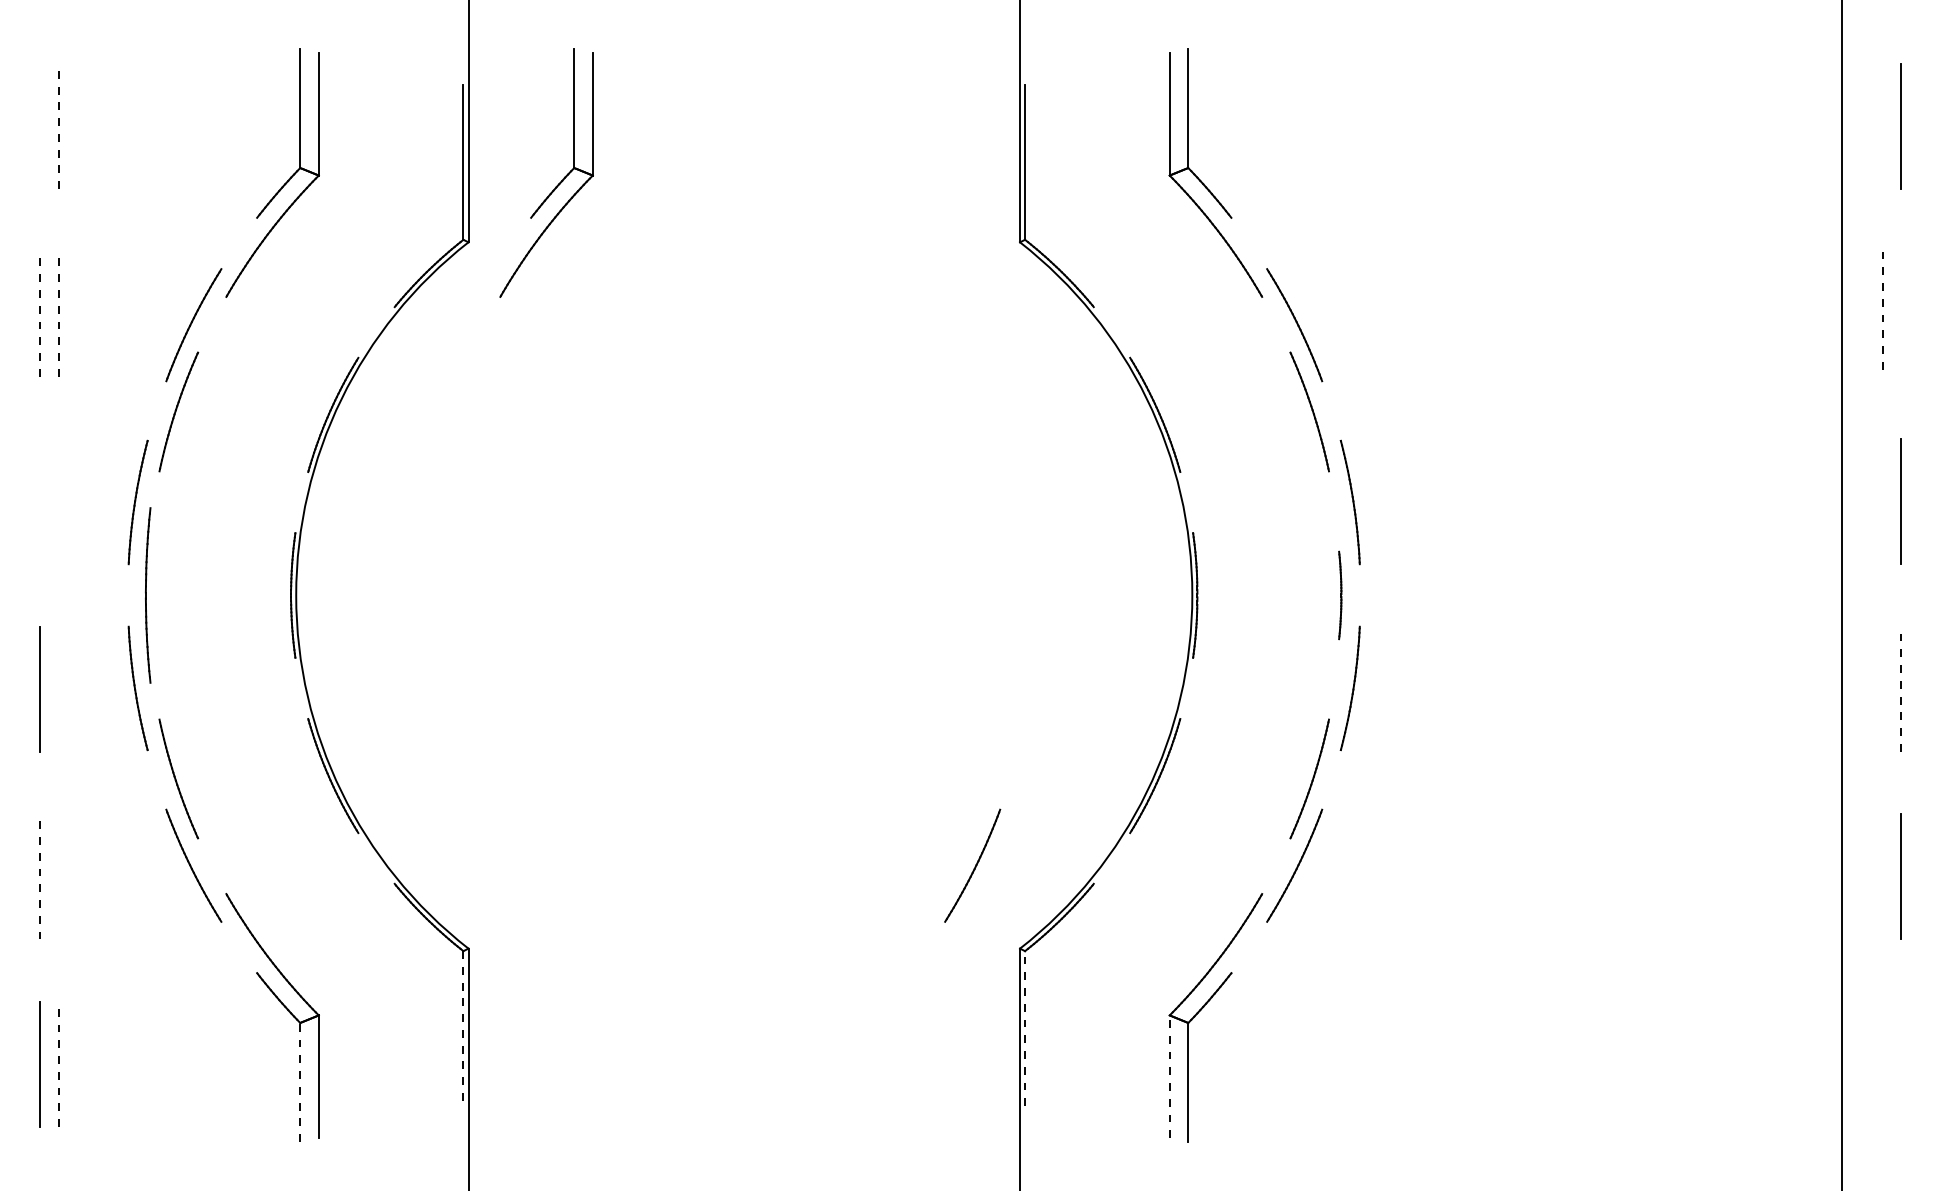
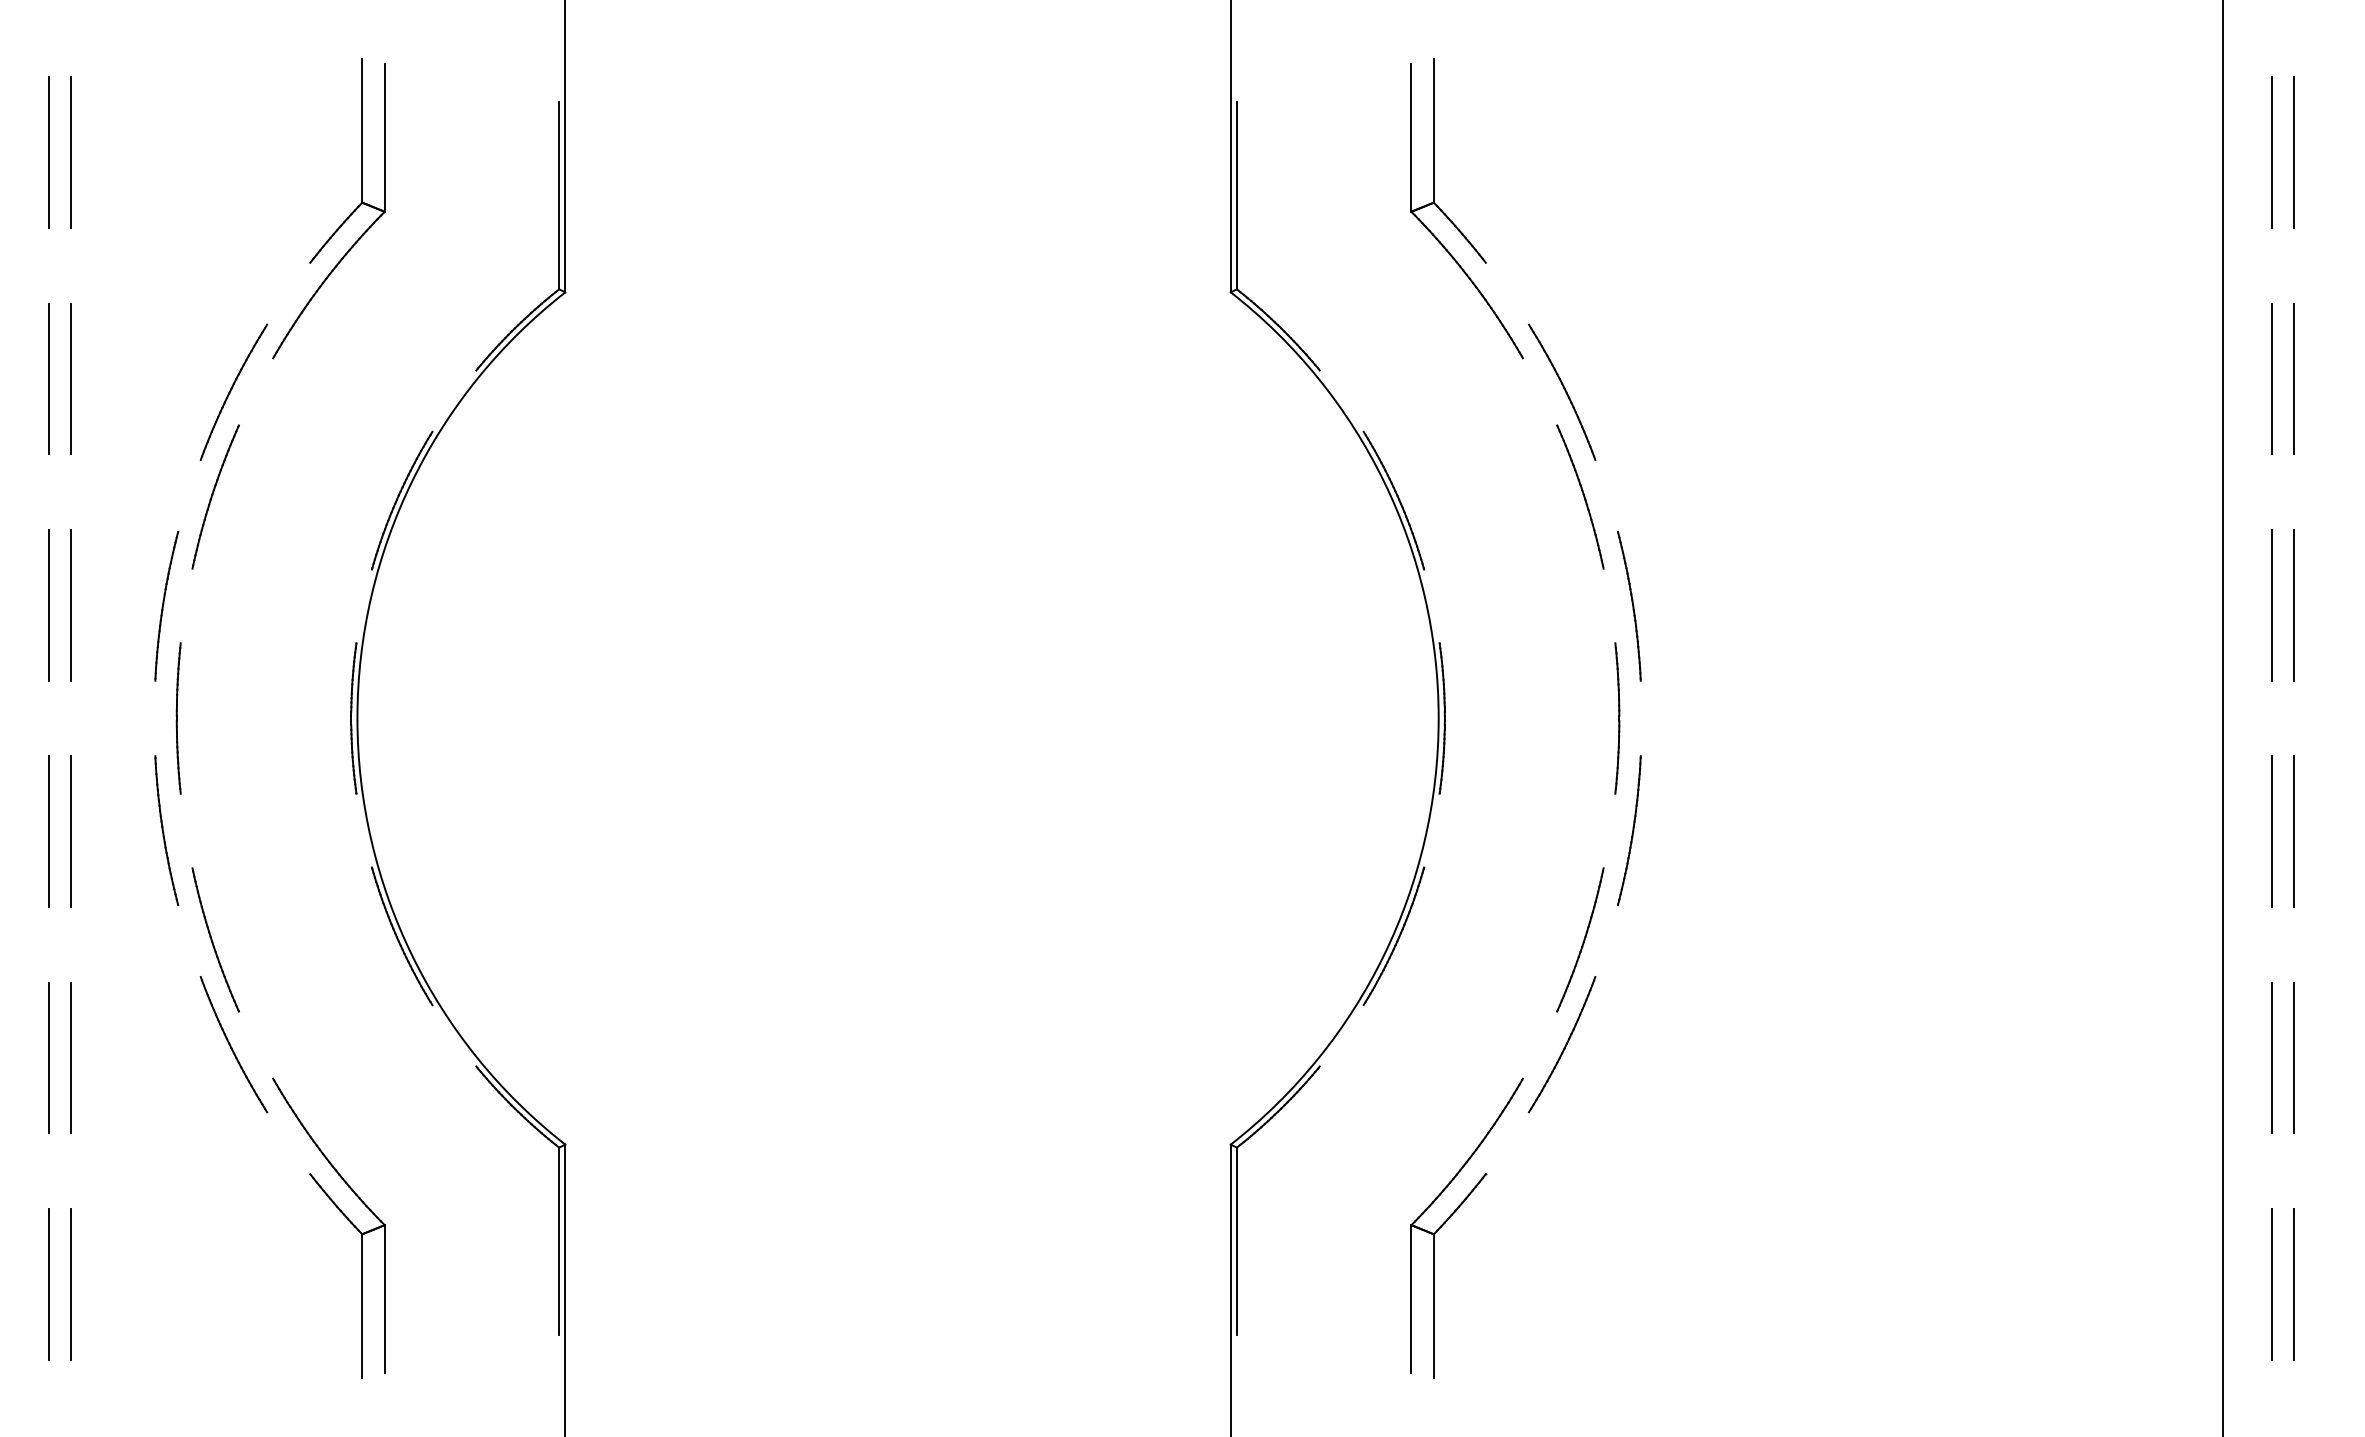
line: (40, 126) -> (48, 152), added
line: (58, 126) -> (70, 152), dashed -> solid
line: (1882, 126) -> (2271, 152), added
part: (558, 183) -> (673, 221), removed
line: (1901, 313) -> (2294, 378), added
line: (40, 314) -> (48, 379), dashed -> solid
line: (58, 314) -> (70, 379), dashed -> solid
line: (1882, 314) -> (2271, 379), dashed -> solid
line: (40, 501) -> (48, 605), added
line: (58, 501) -> (70, 605), added
line: (1882, 501) -> (2271, 605), added
part: (147, 595) -> (178, 718), size x0.71
part: (1339, 595) -> (1616, 718), size x1.43
line: (58, 688) -> (70, 830), added
line: (1882, 688) -> (2271, 830), added
line: (1901, 689) -> (2294, 831), dashed -> solid
part: (972, 865) -> (1173, 1044), removed
line: (40, 876) -> (48, 1057), dashed -> solid
line: (58, 876) -> (70, 1057), added
line: (1882, 876) -> (2271, 1057), added
line: (463, 1028) -> (559, 1240), dashed -> solid
line: (1025, 1028) -> (1237, 1240), dashed -> solid
line: (1901, 1063) -> (2294, 1283), added
line: (58, 1064) -> (70, 1284), dashed -> solid
line: (1882, 1064) -> (2271, 1284), added
line: (1169, 1076) -> (1411, 1298), dashed -> solid
line: (300, 1082) -> (362, 1306), dashed -> solid

